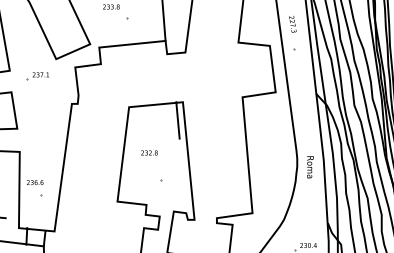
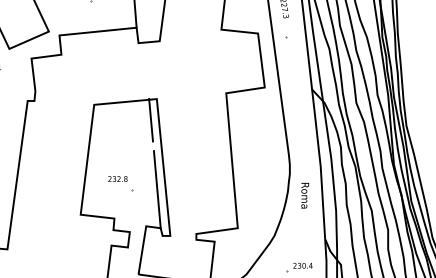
text: (149, 152) -> (117, 178), moved
text: (310, 167) -> (305, 195), moved
line: (183, 179) -> (157, 188), added

